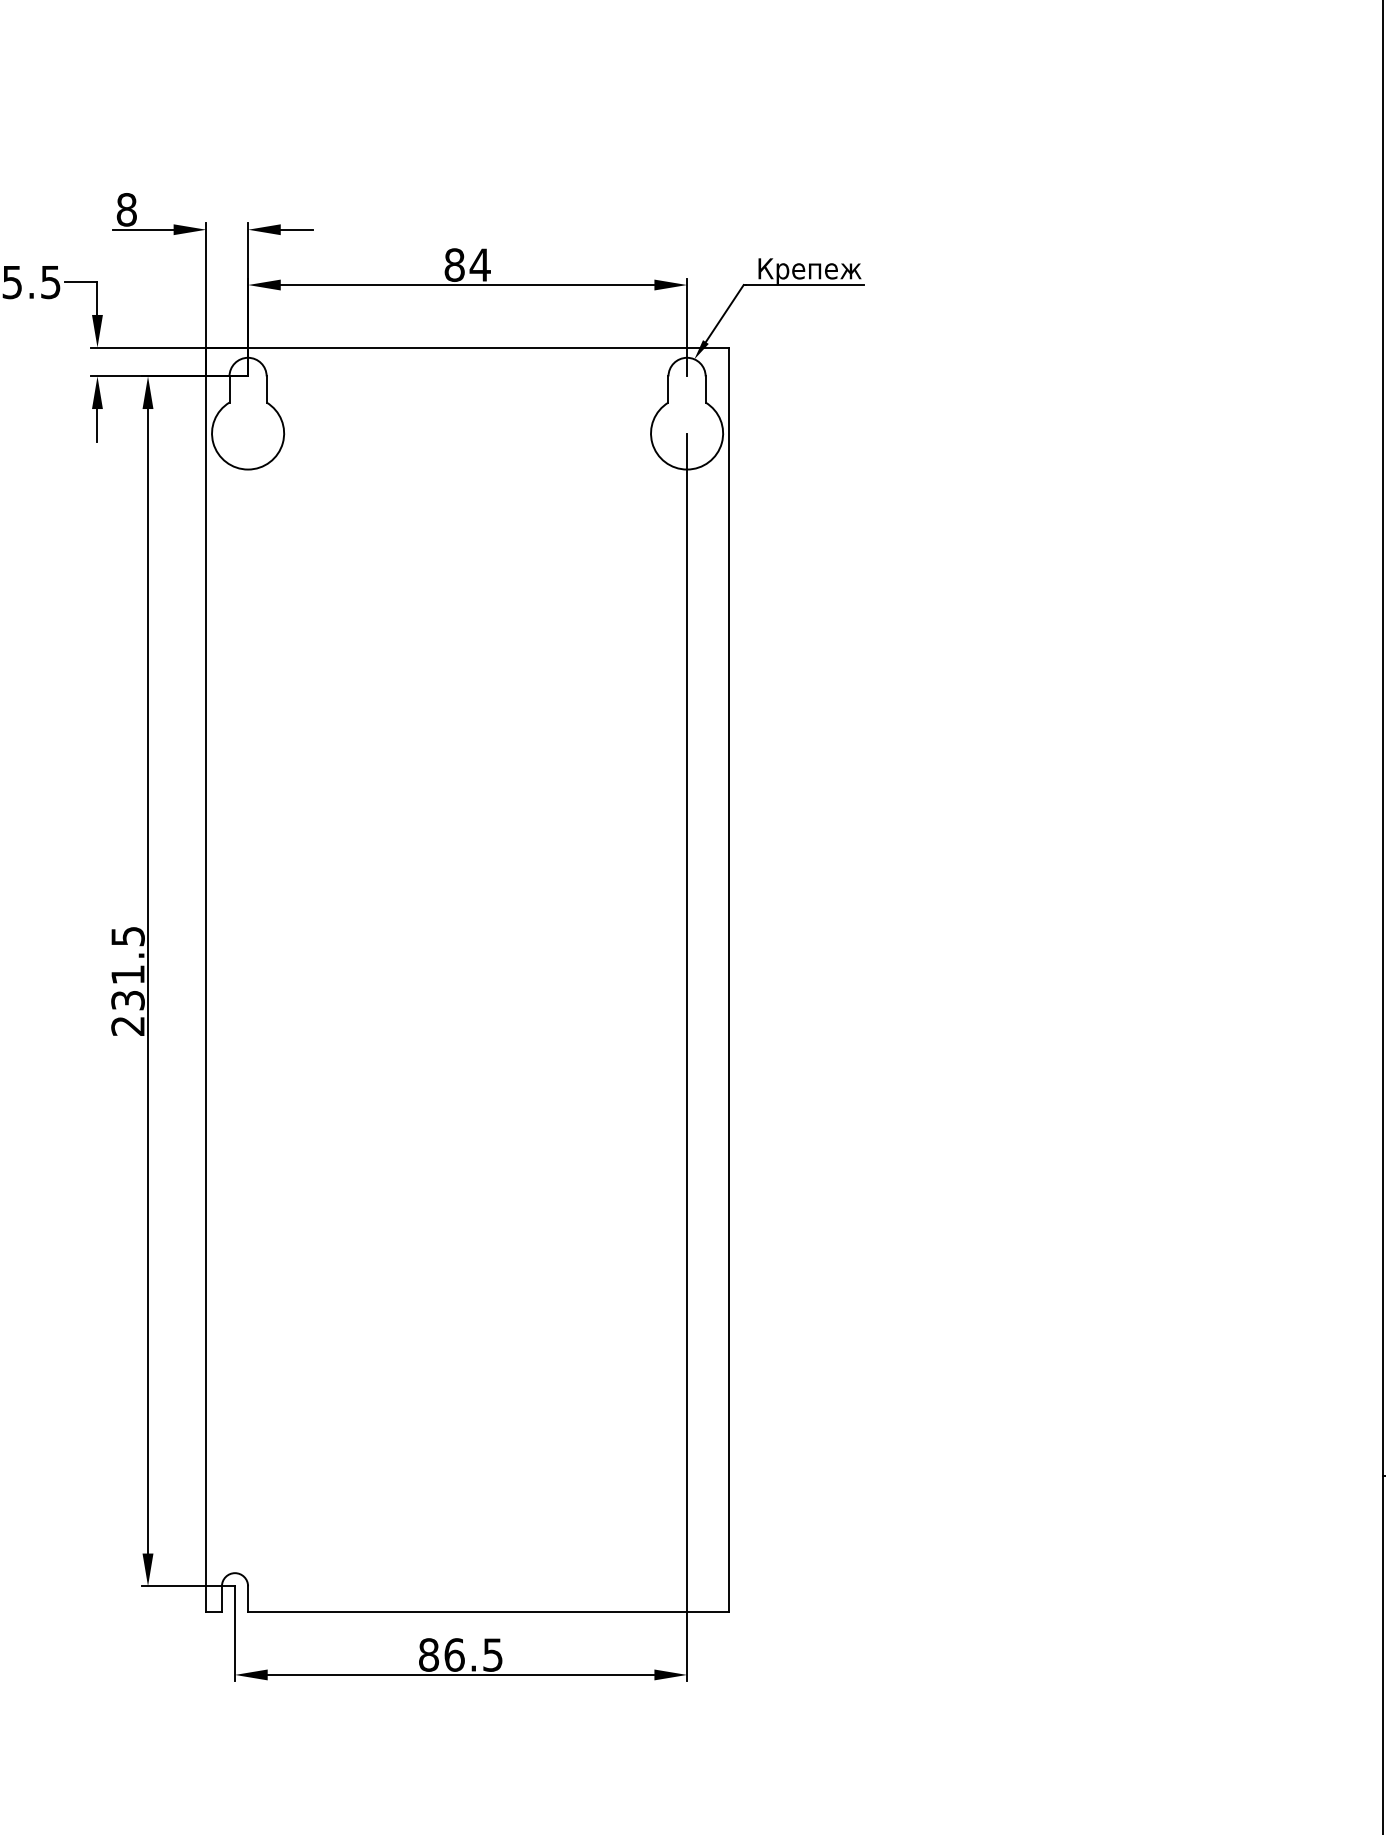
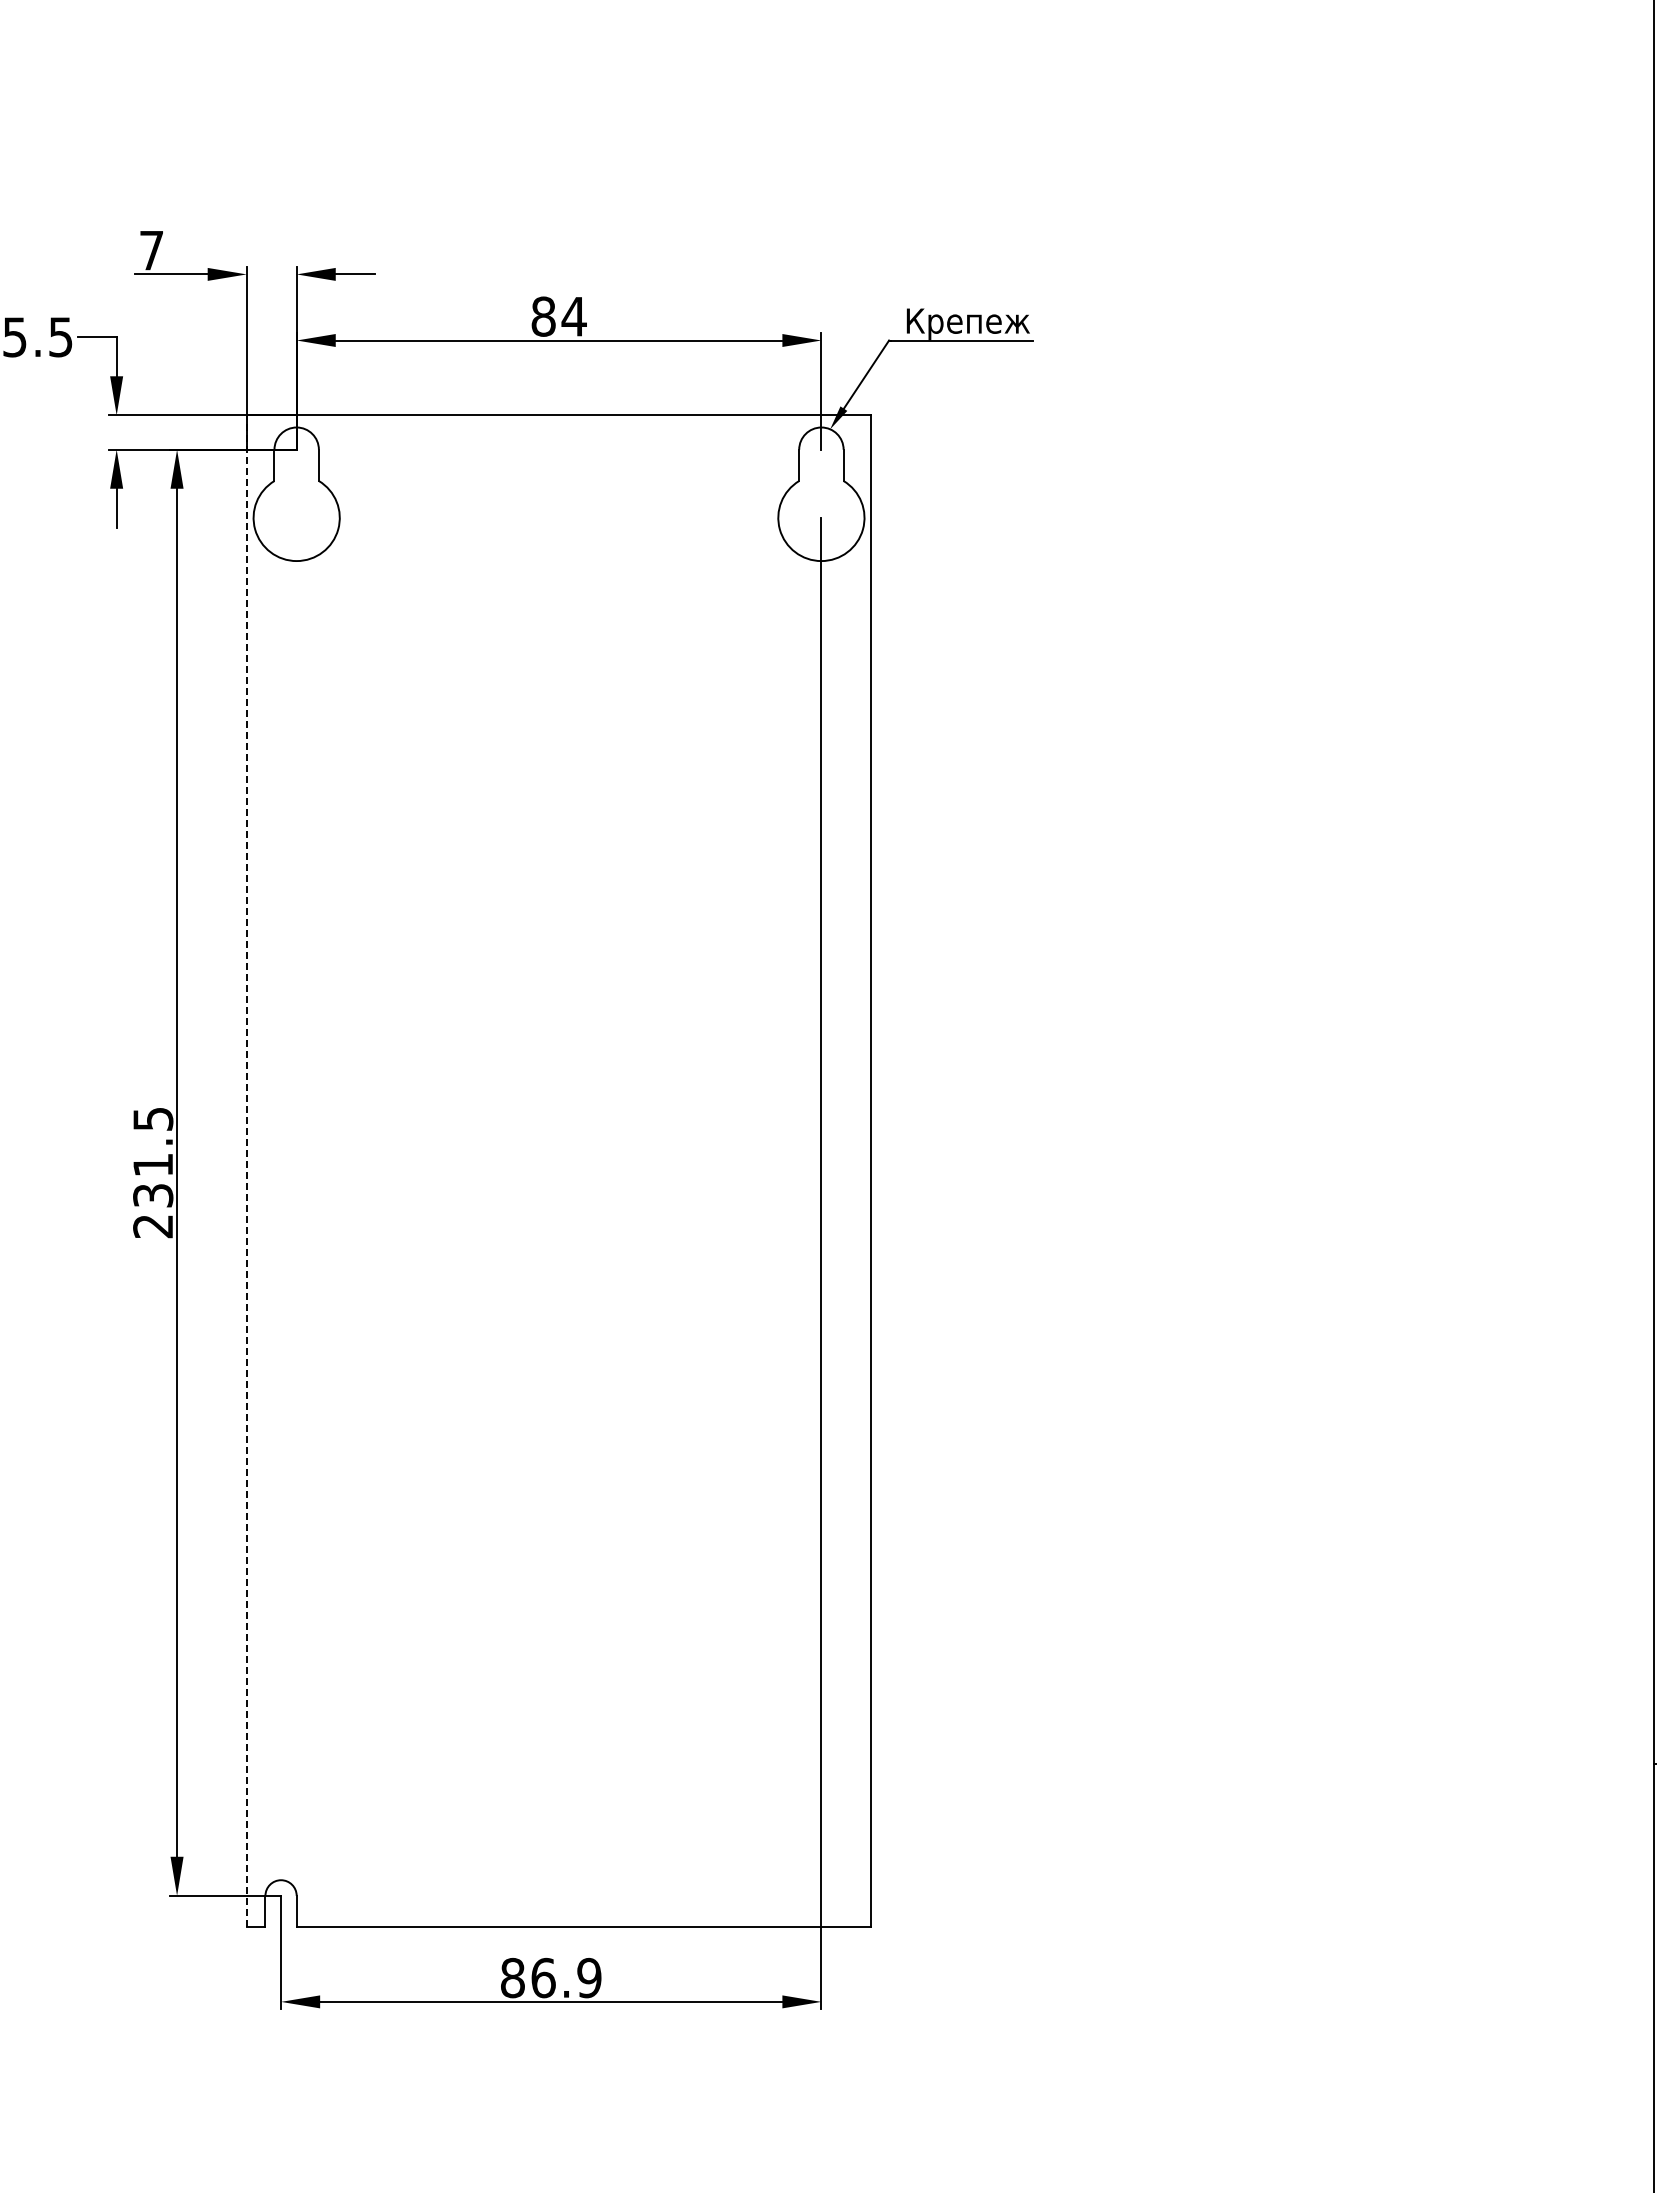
text: (126, 209) -> (151, 250), 8 -> 7
line: (206, 980) -> (246, 1171), solid -> dashed
text: (493, 1654) -> (589, 1977), 86.5 -> 86.9

